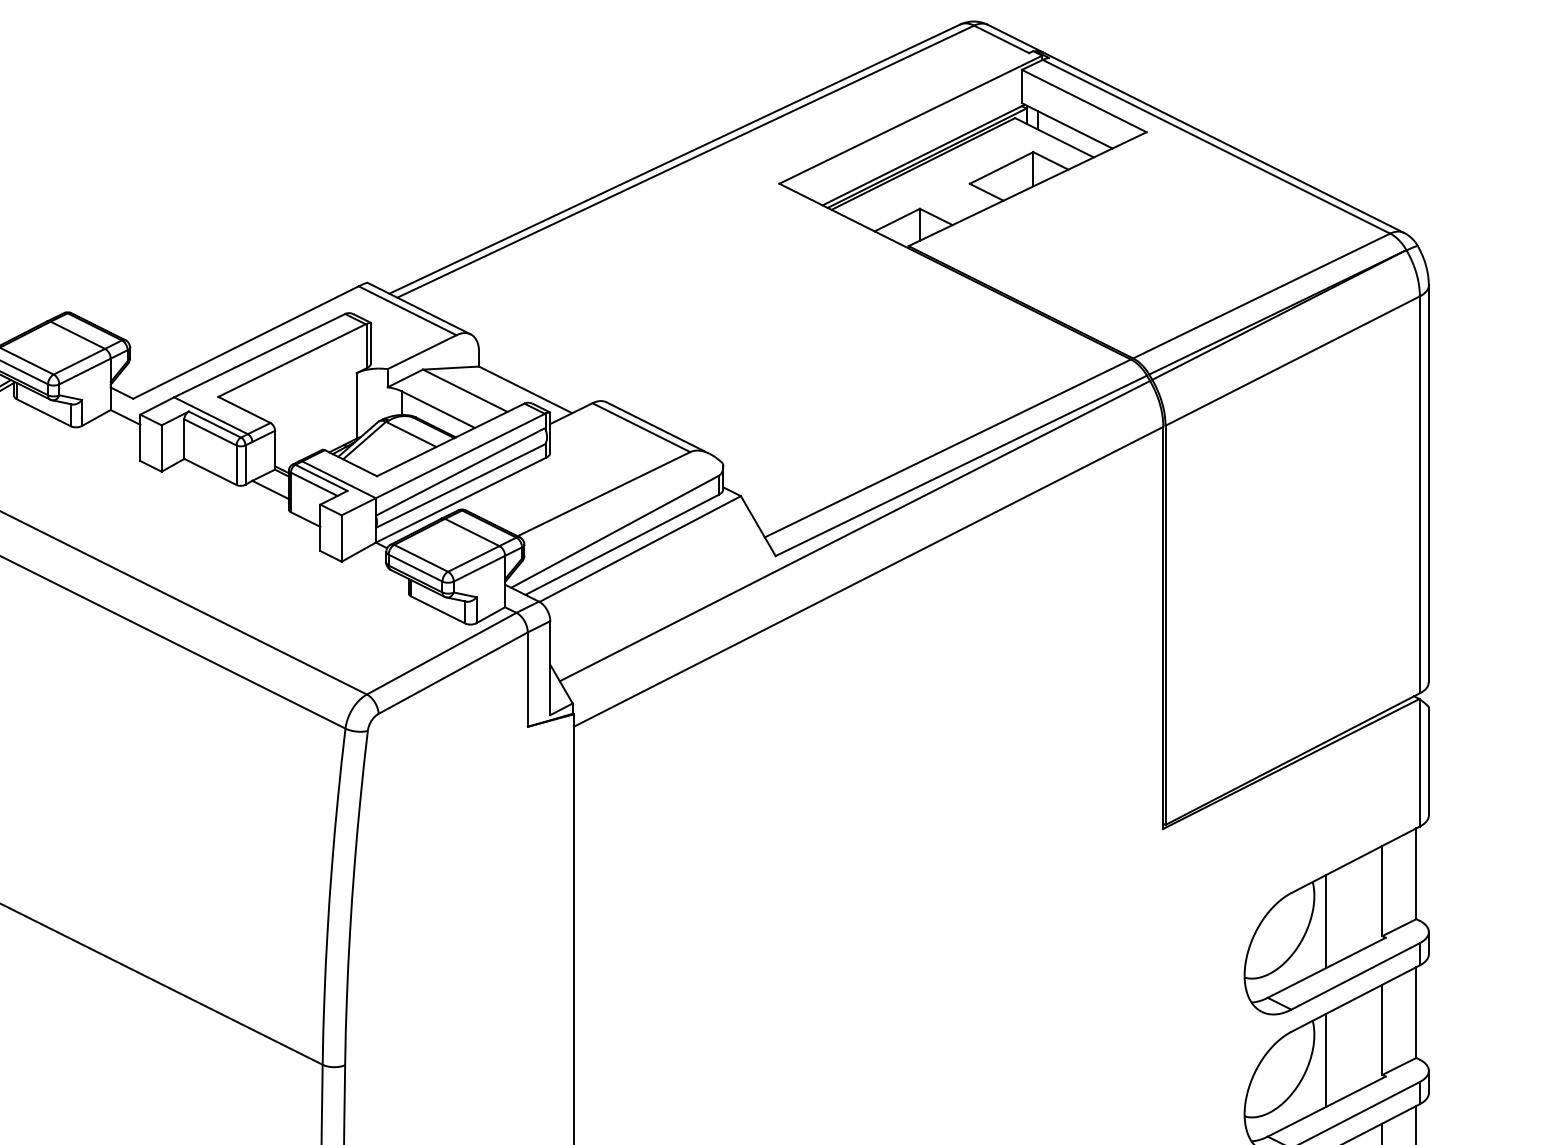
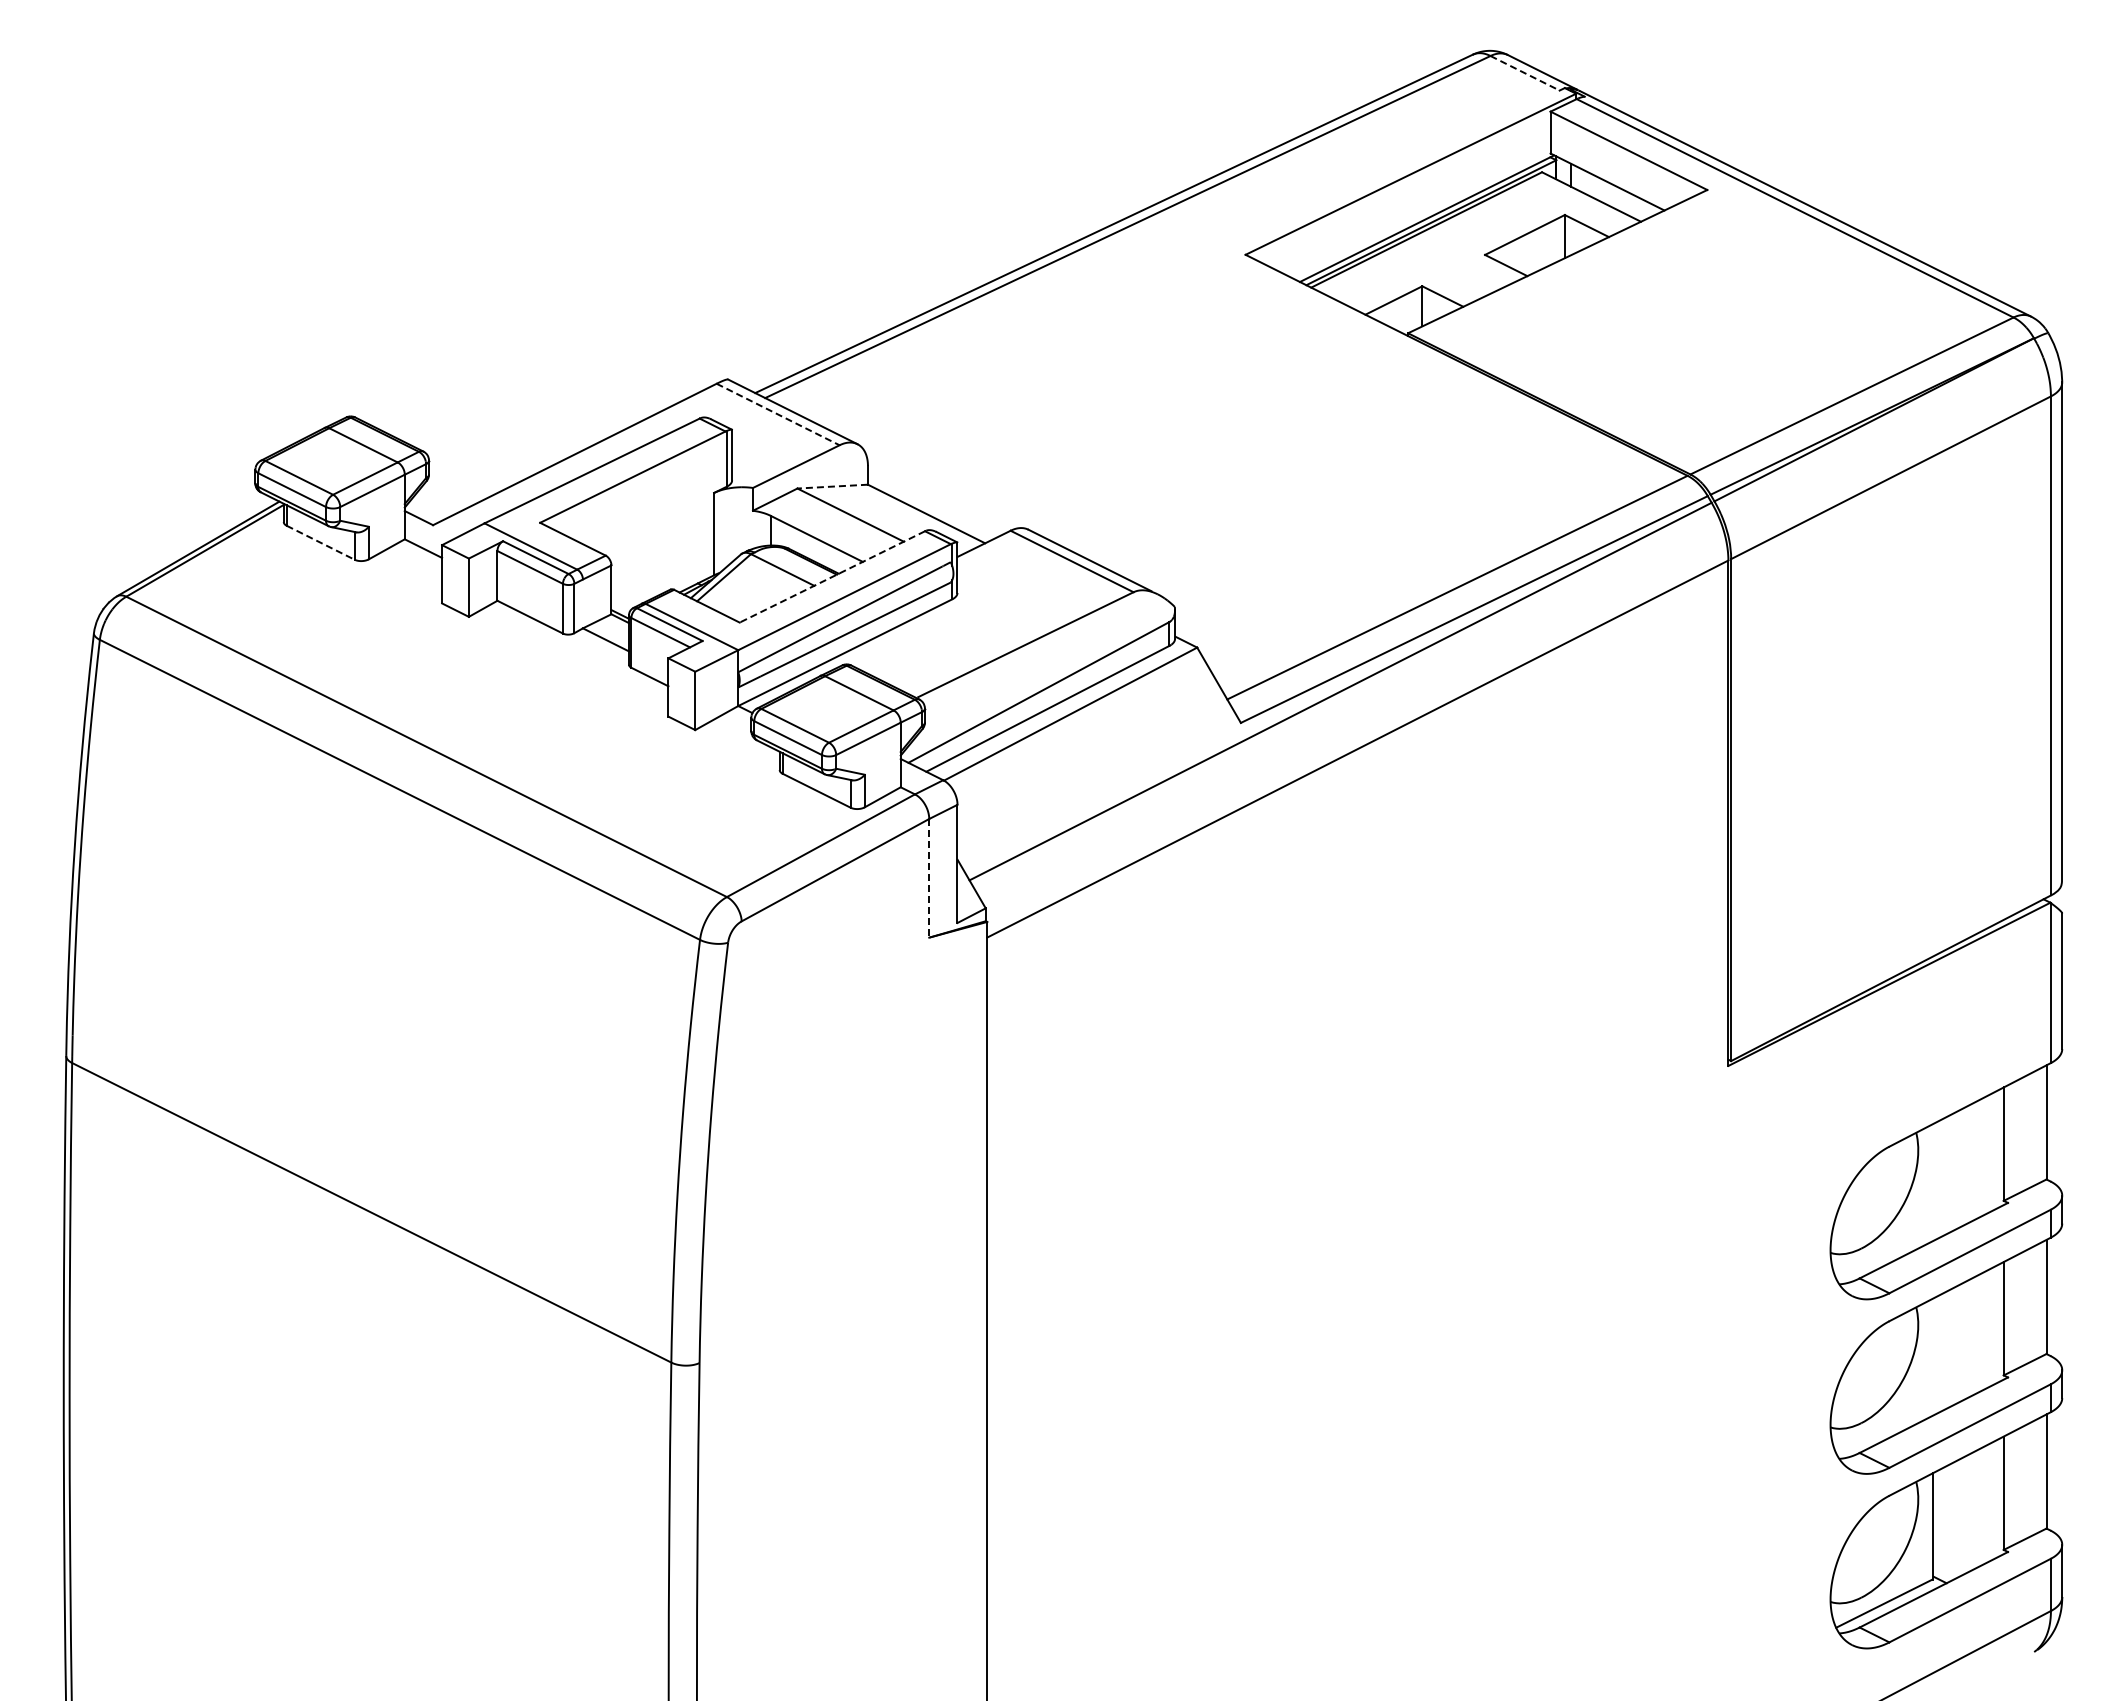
line: (1002, 39) -> (1525, 73), solid -> dashed
line: (407, 310) -> (778, 414), solid -> dashed
line: (450, 368) -> (832, 486), solid -> dashed
line: (44, 412) -> (321, 542), solid -> dashed
line: (450, 440) -> (831, 577), solid -> dashed
line: (528, 679) -> (929, 878), solid -> dashed
line: (1325, 921) -> (1932, 1182), removed
line: (1325, 1059) -> (1932, 1356), removed

